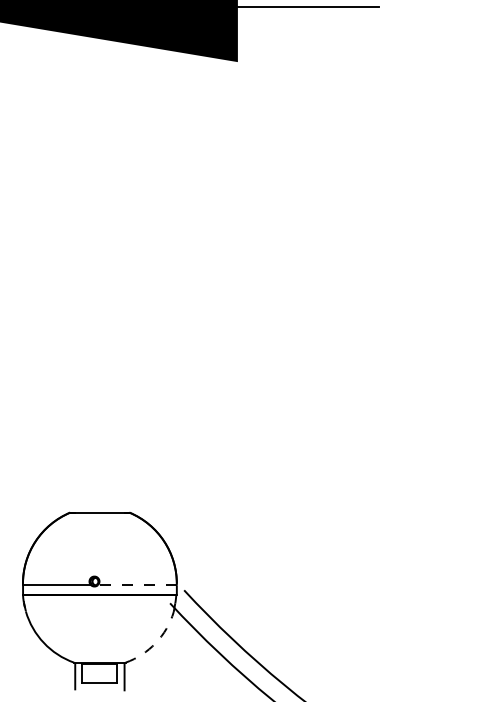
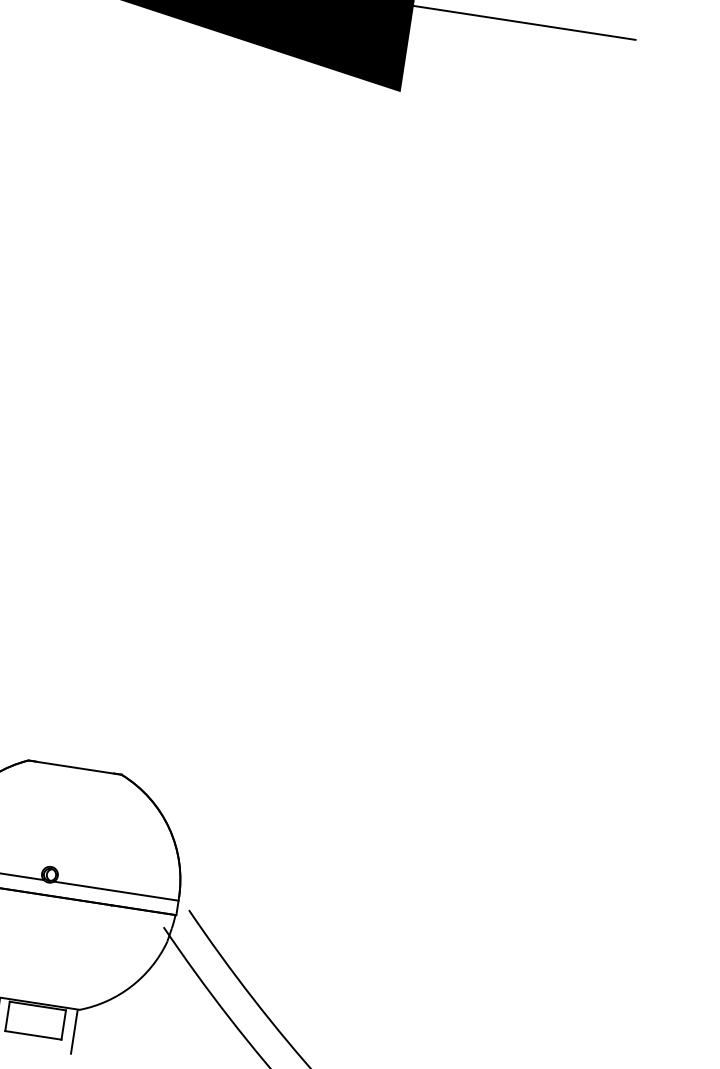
line: (137, 585) -> (116, 891), dashed -> solid
arc: (155, 643) -> (131, 986), dashed -> solid

